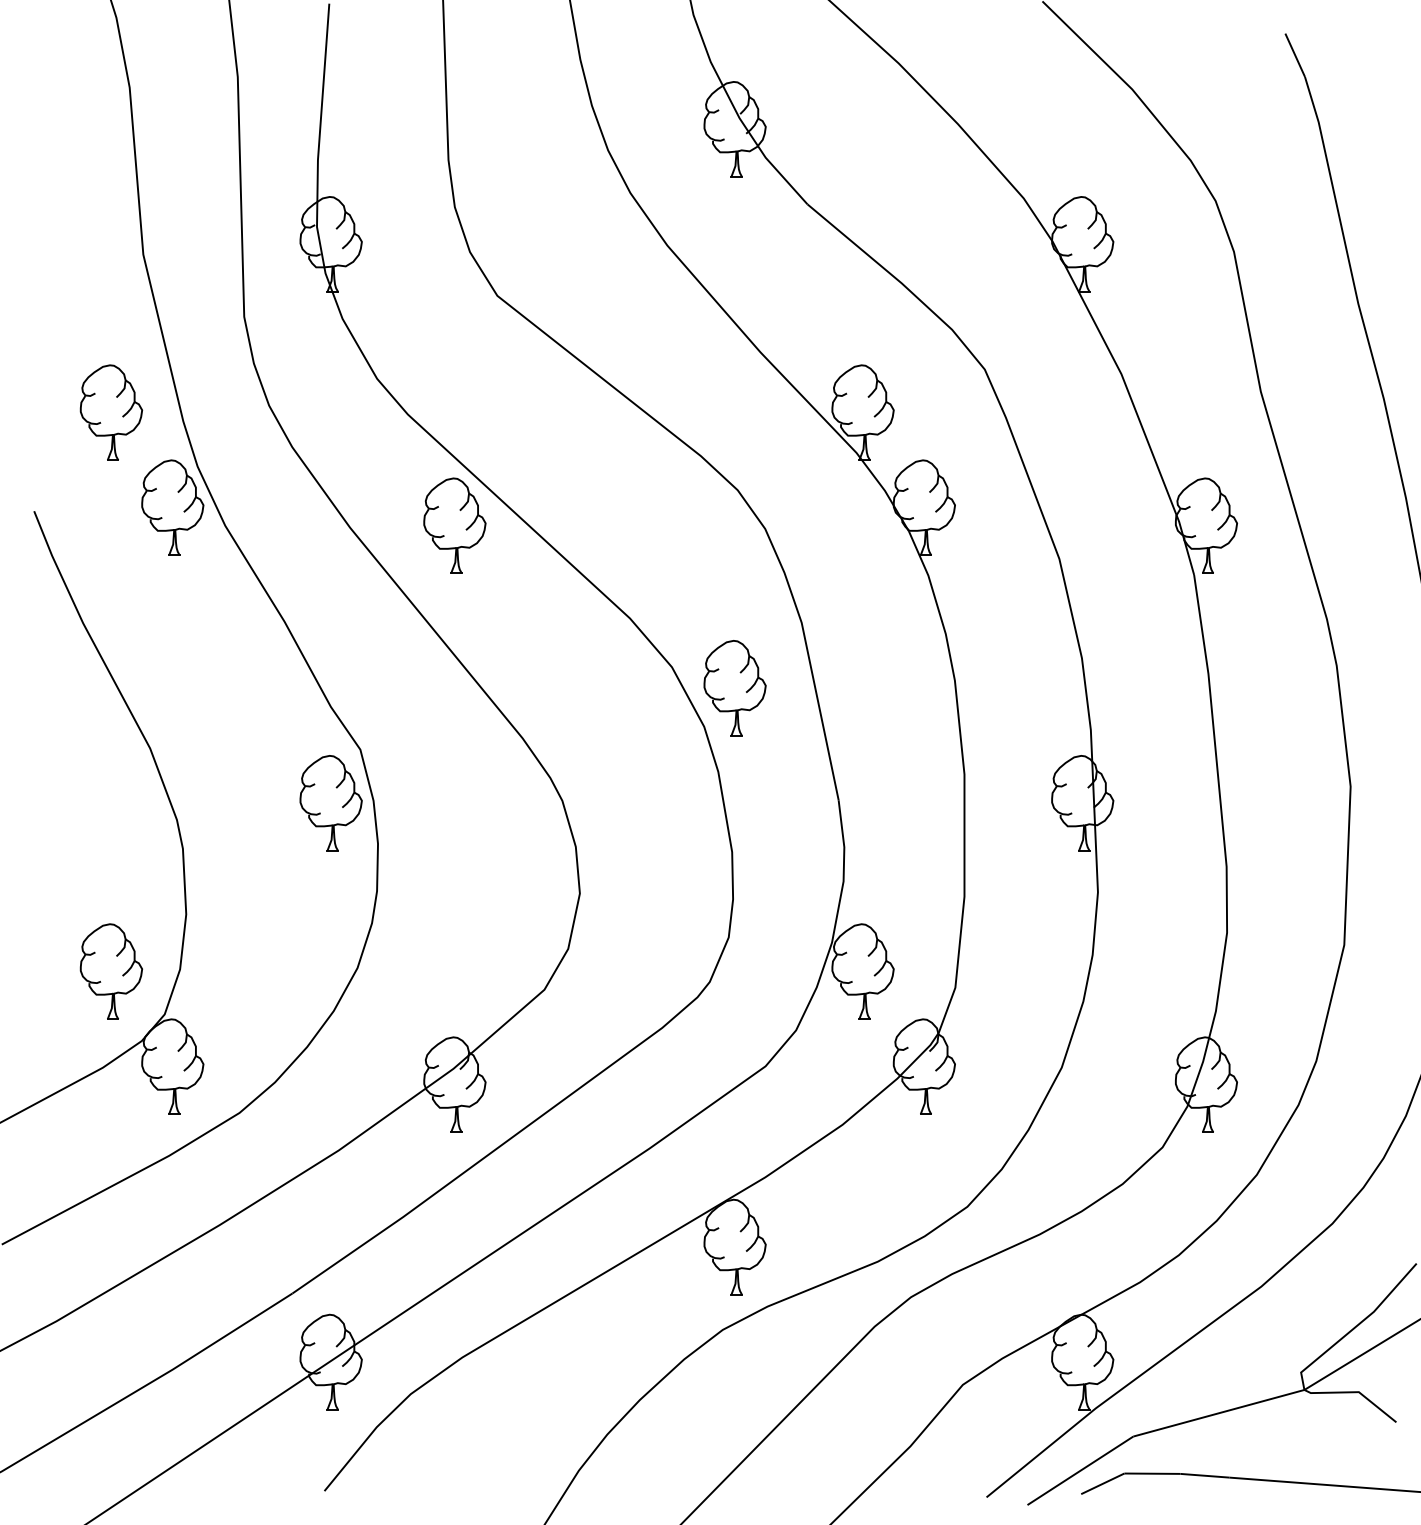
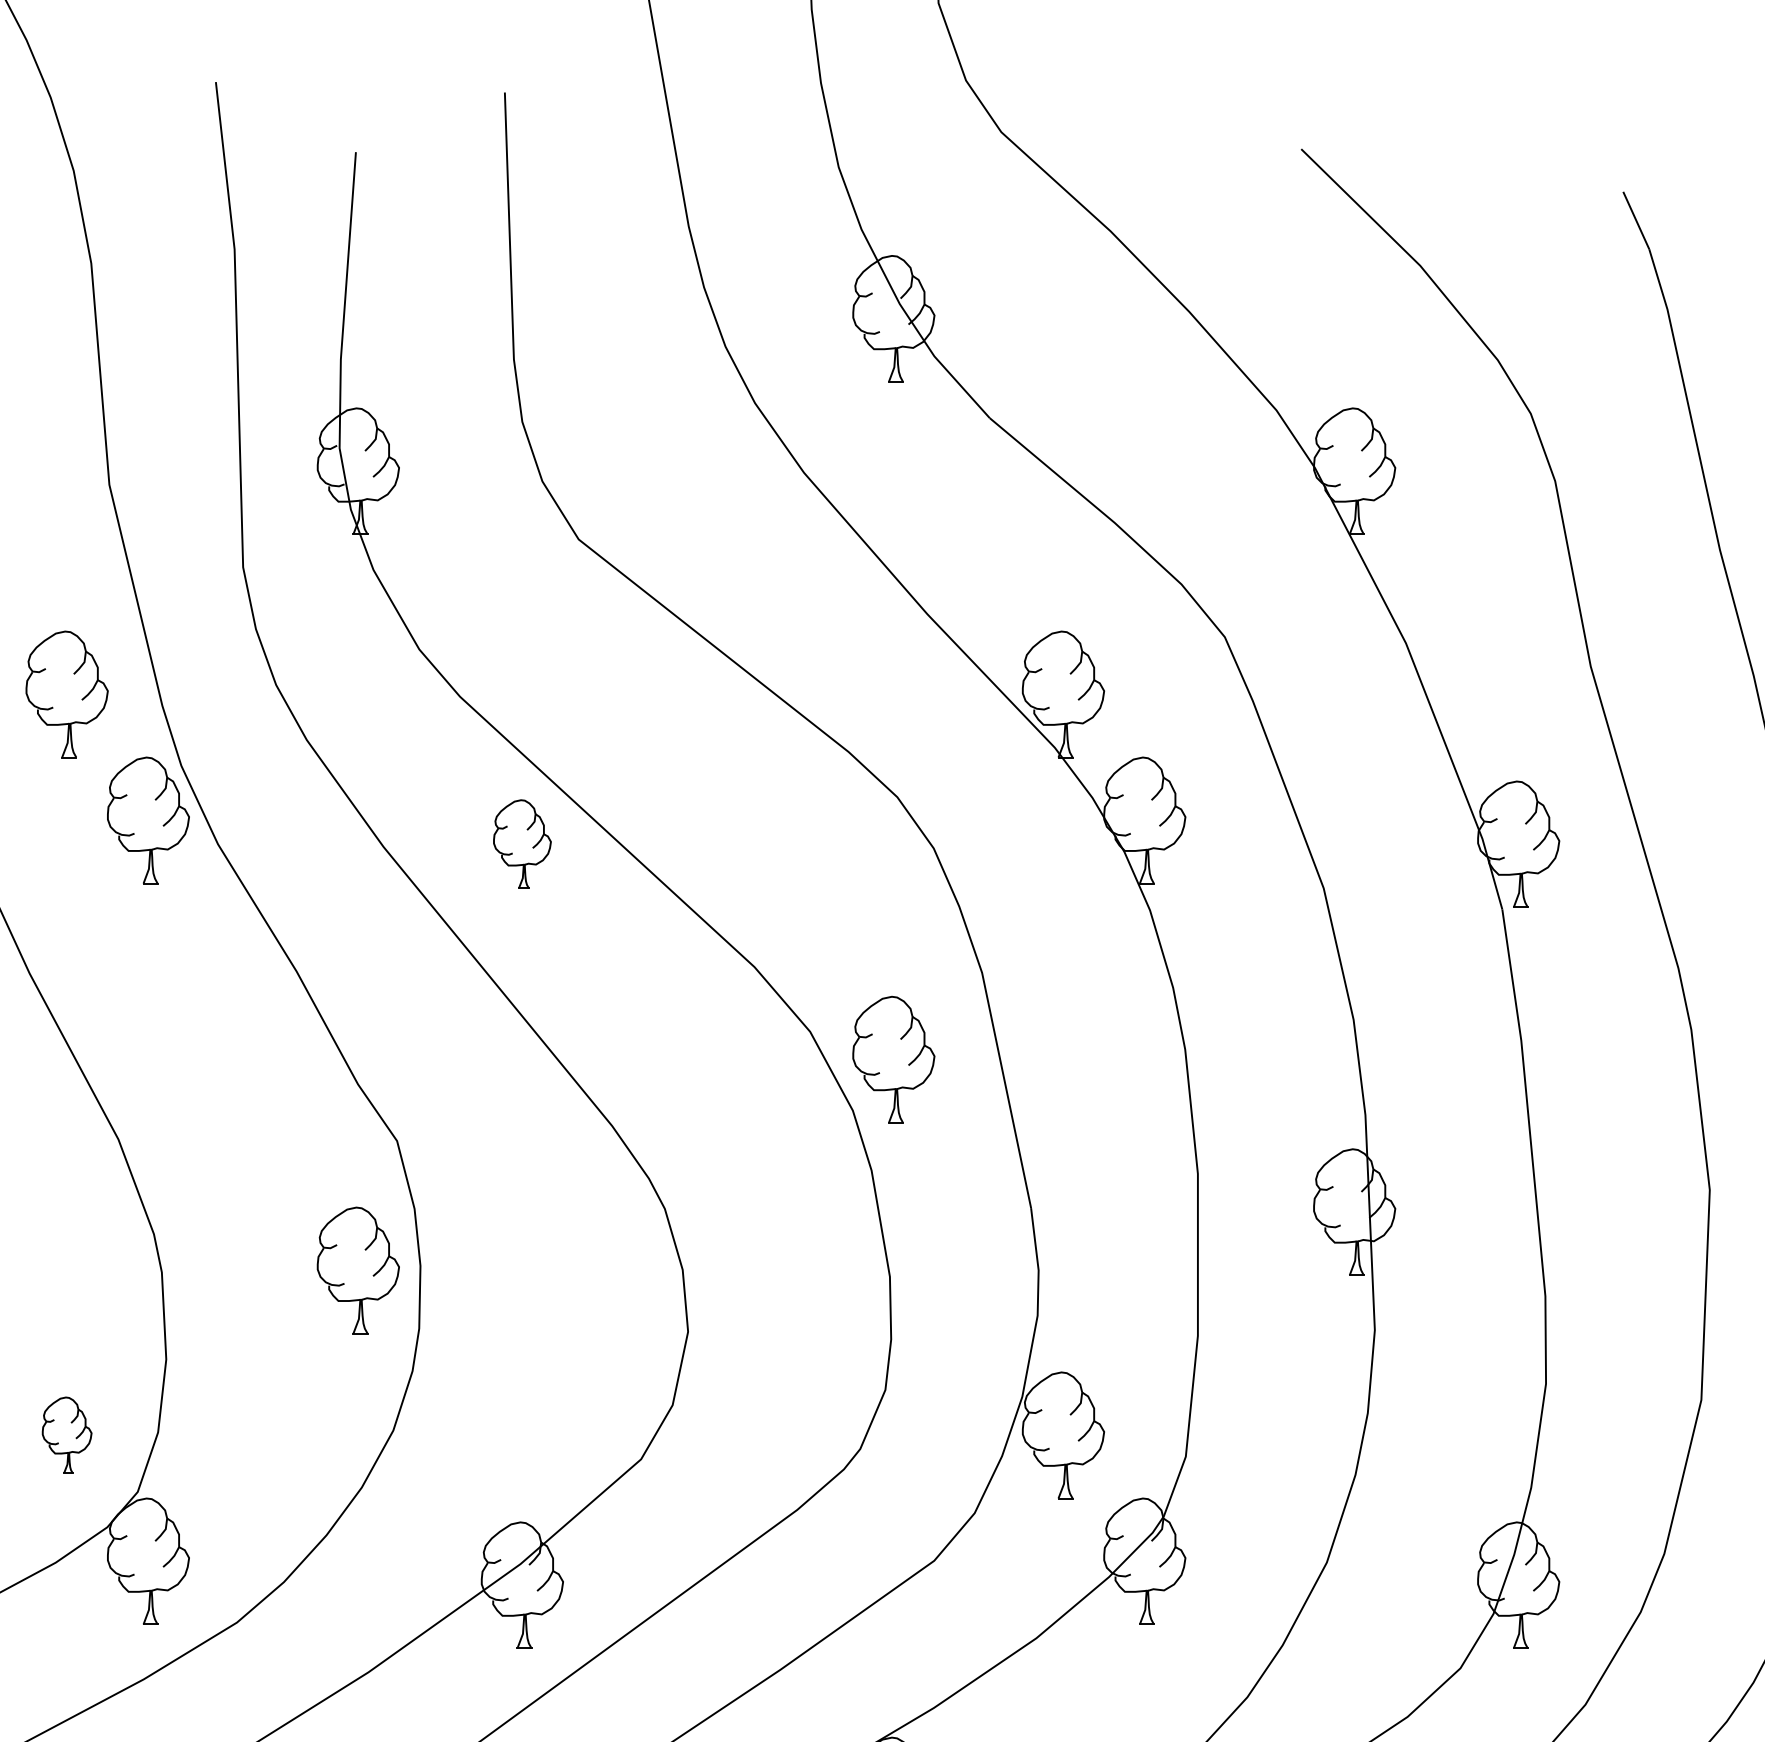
part: (454, 525) -> (521, 843), size x0.7
part: (330, 803) -> (357, 1270), moved
part: (111, 971) -> (67, 1435), size x0.6

